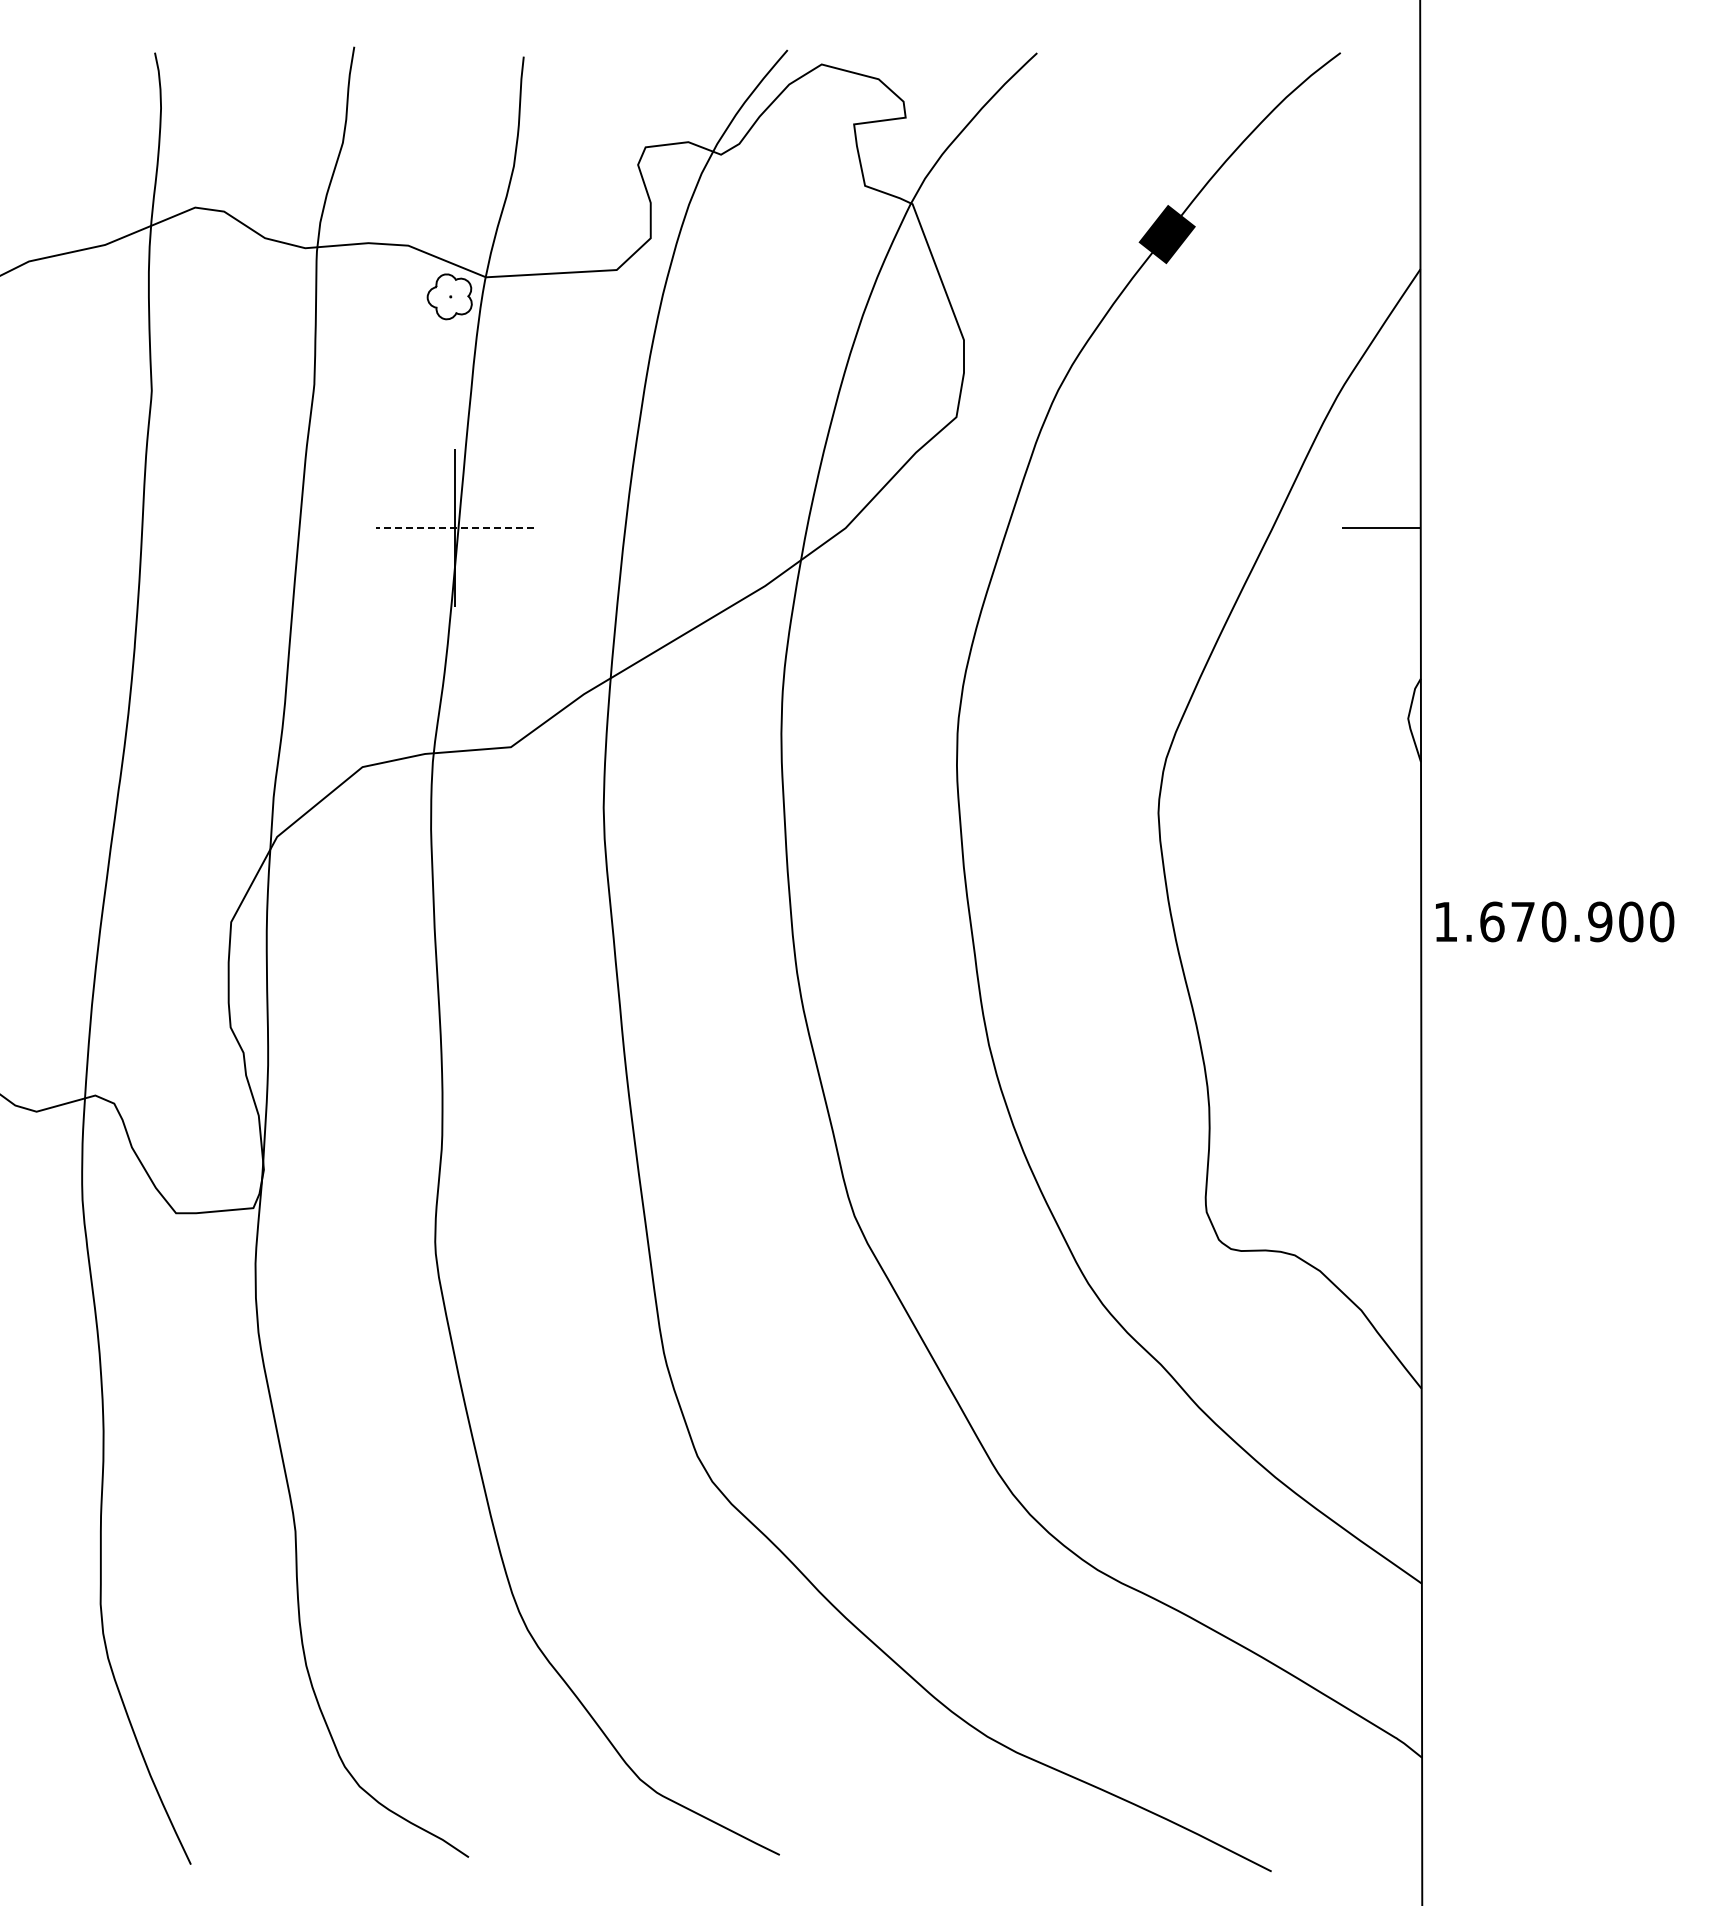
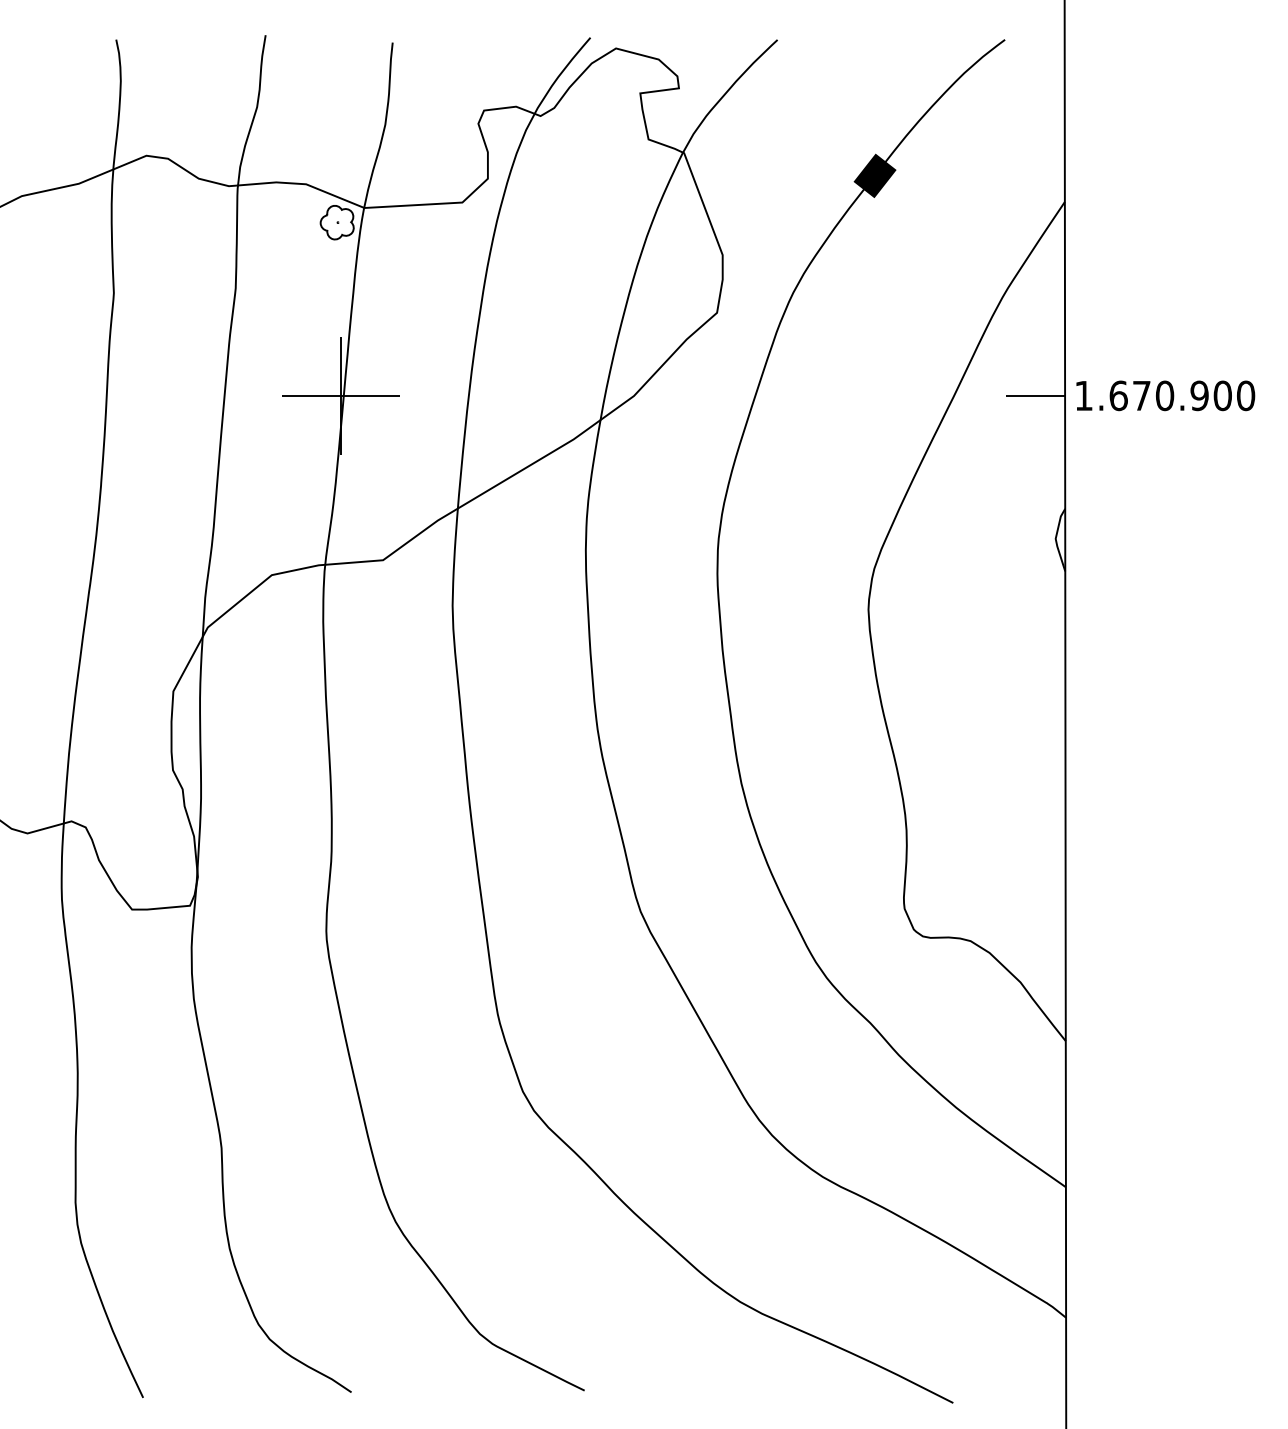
line: (454, 527) -> (340, 395), dashed -> solid
text: (1555, 921) -> (1166, 395), moved

